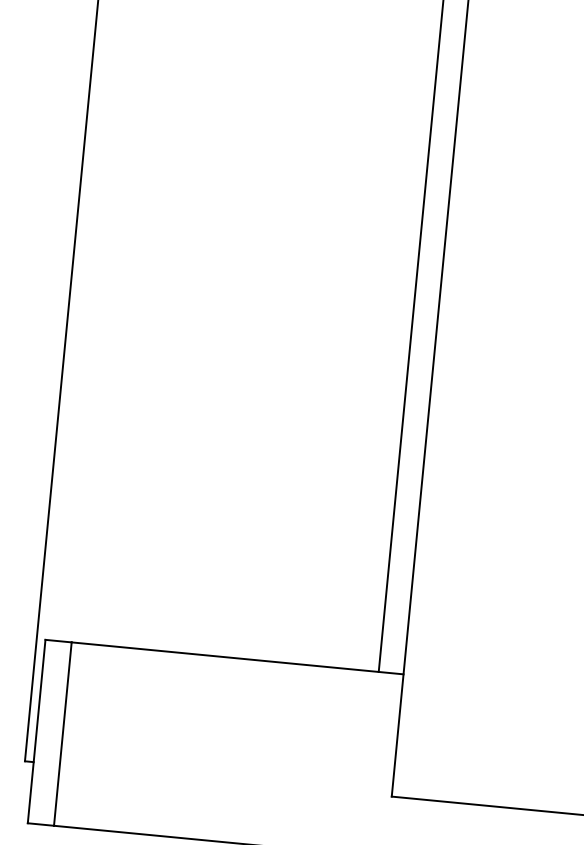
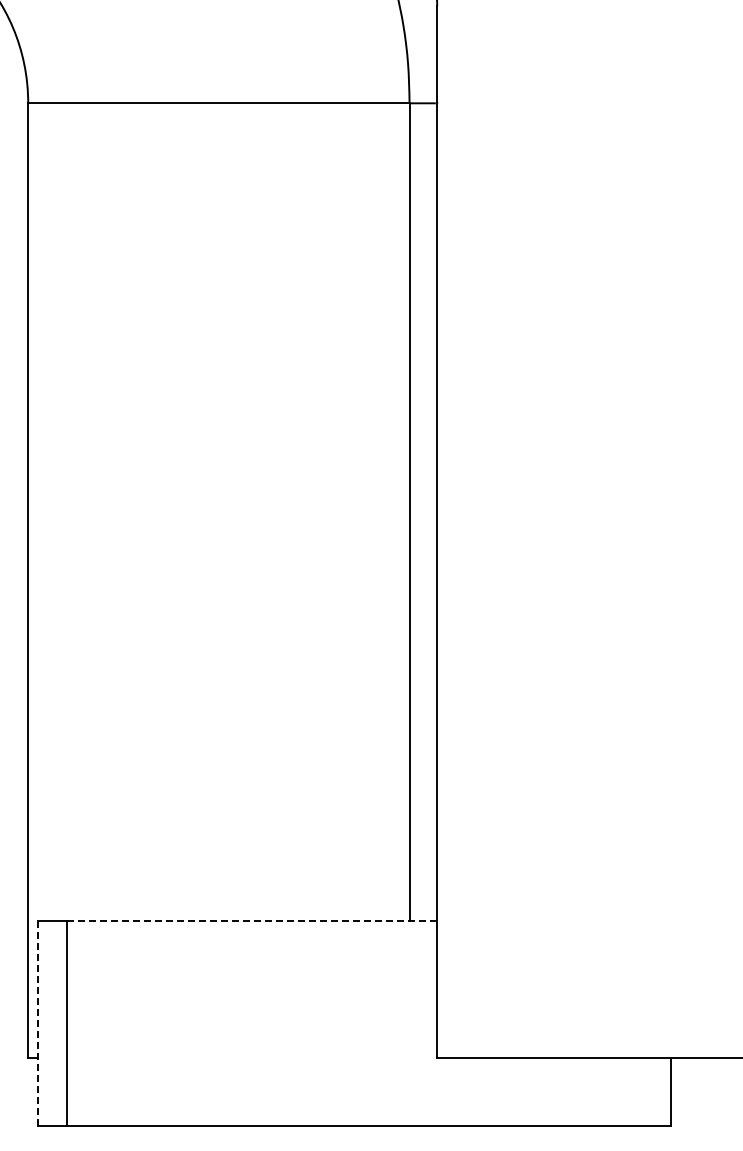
line: (236, 658) -> (251, 921), solid -> dashed
line: (36, 731) -> (37, 1023), solid -> dashed

